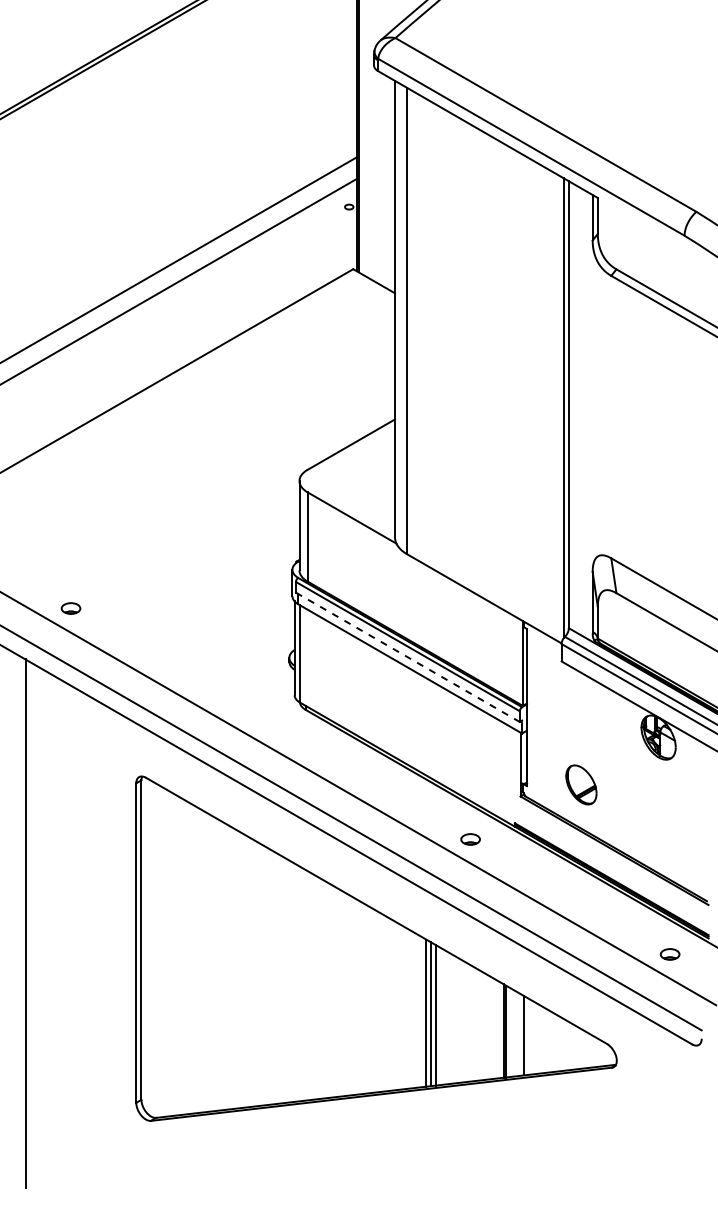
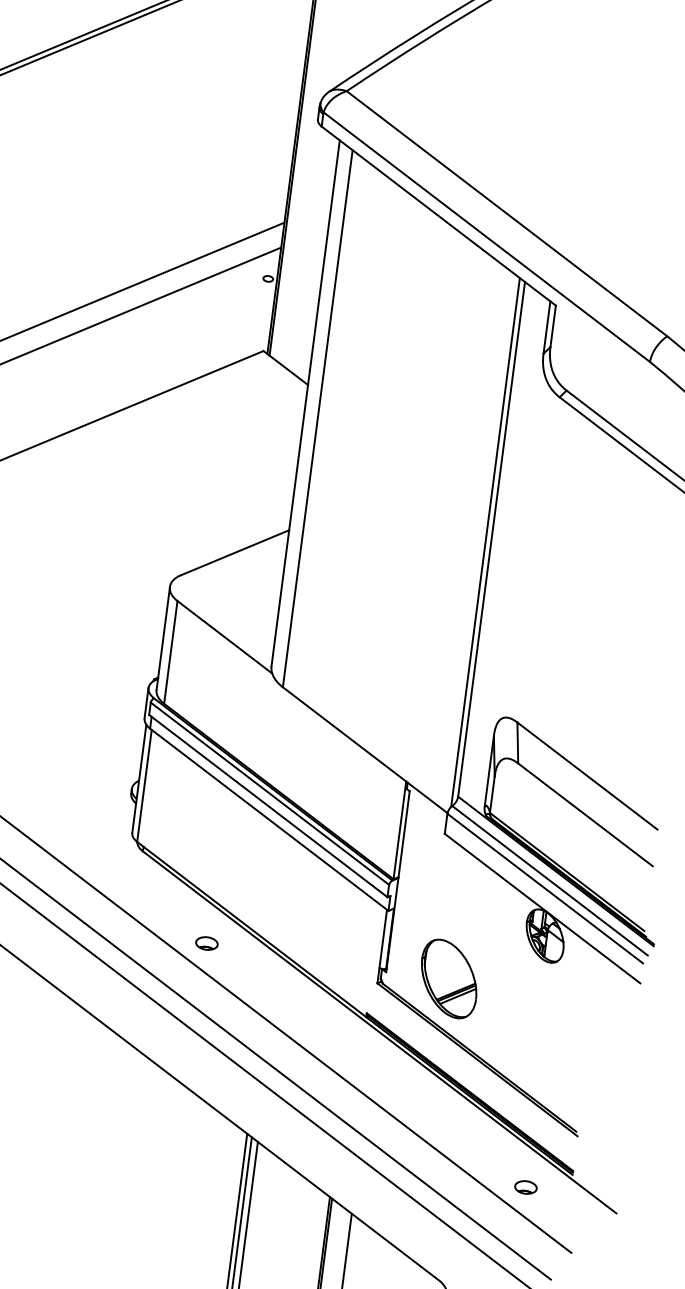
line: (408, 657) -> (269, 806), dashed -> solid
part: (581, 784) -> (449, 978), size x1.67
part: (470, 839) -> (206, 943), moved

